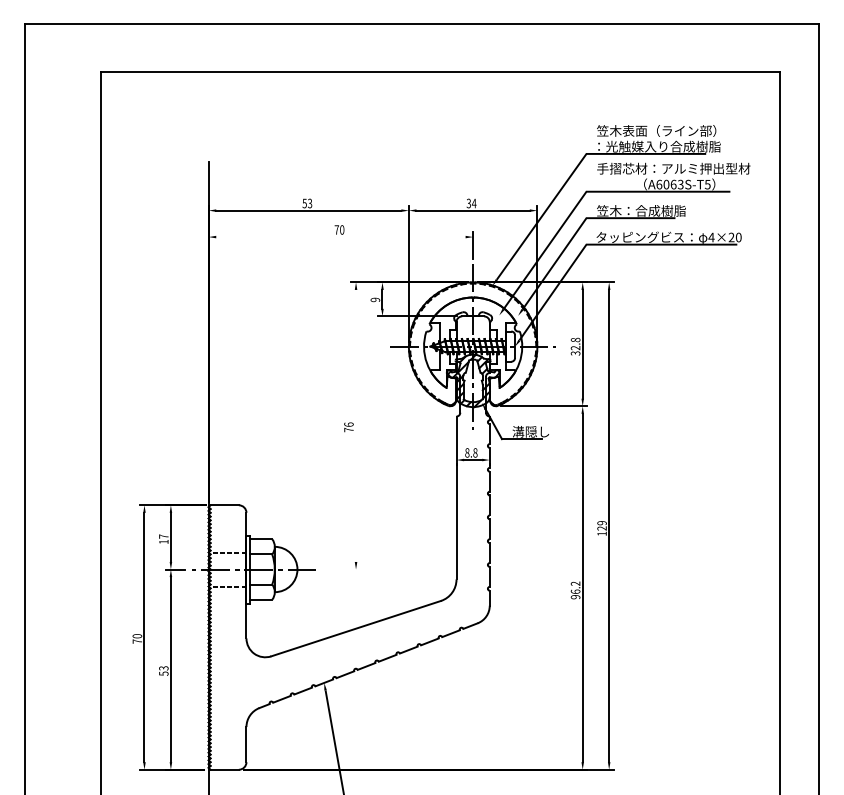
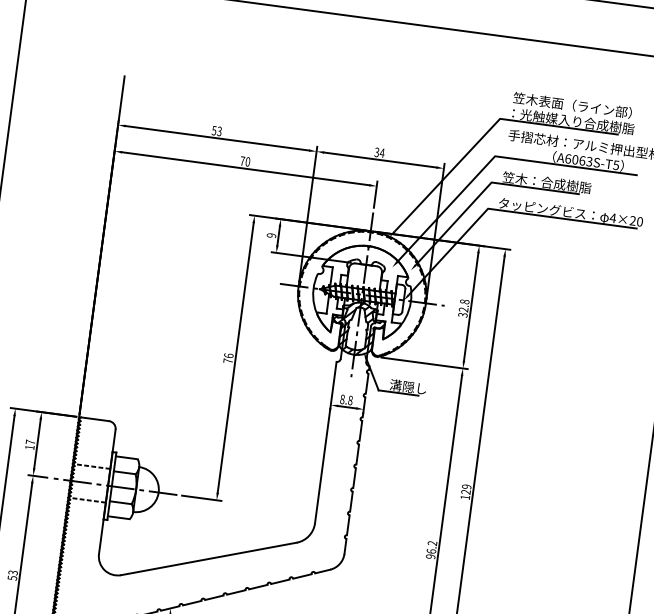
line: (340, 237) -> (245, 169), added
line: (356, 425) -> (236, 357), added
line: (340, 569) -> (201, 498), added

